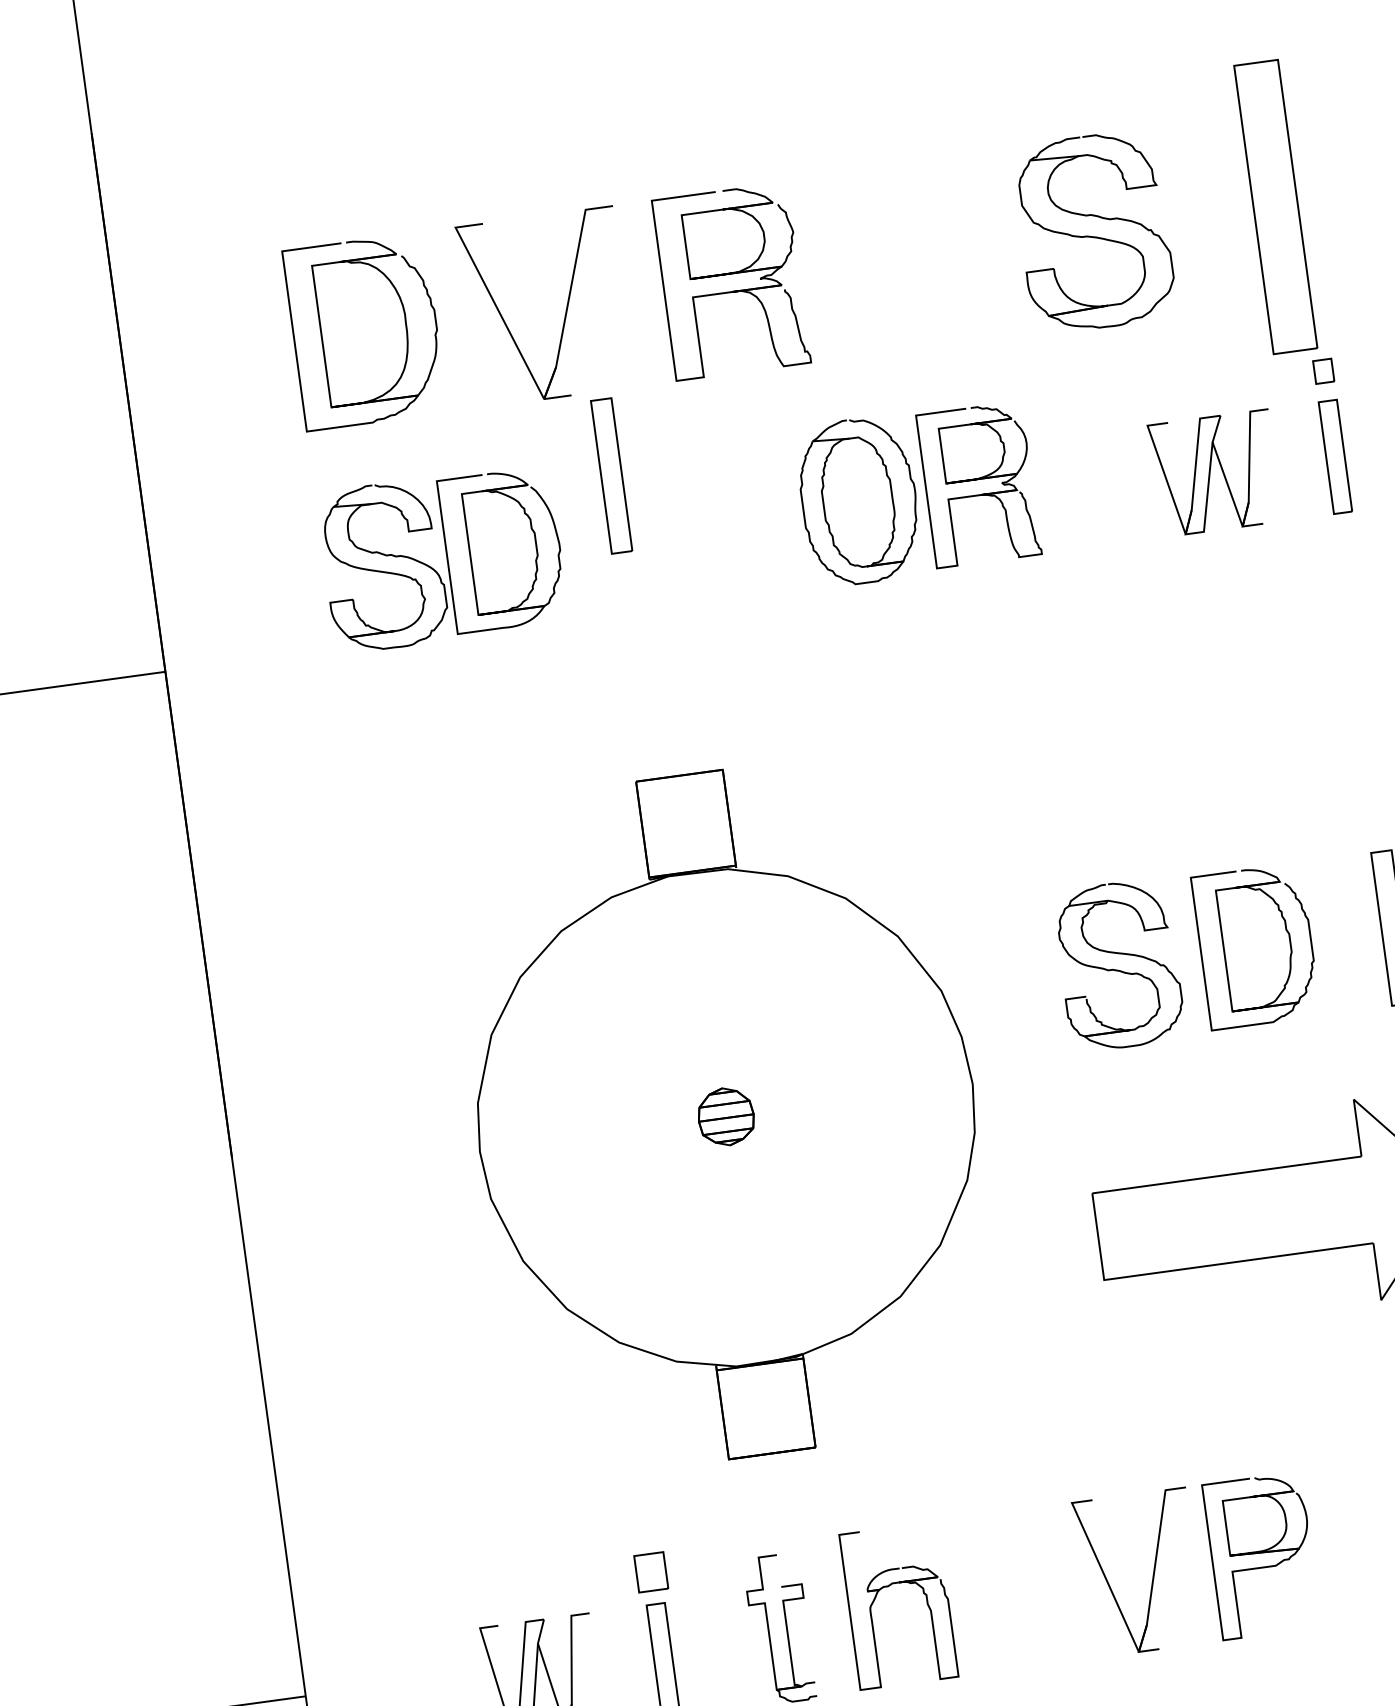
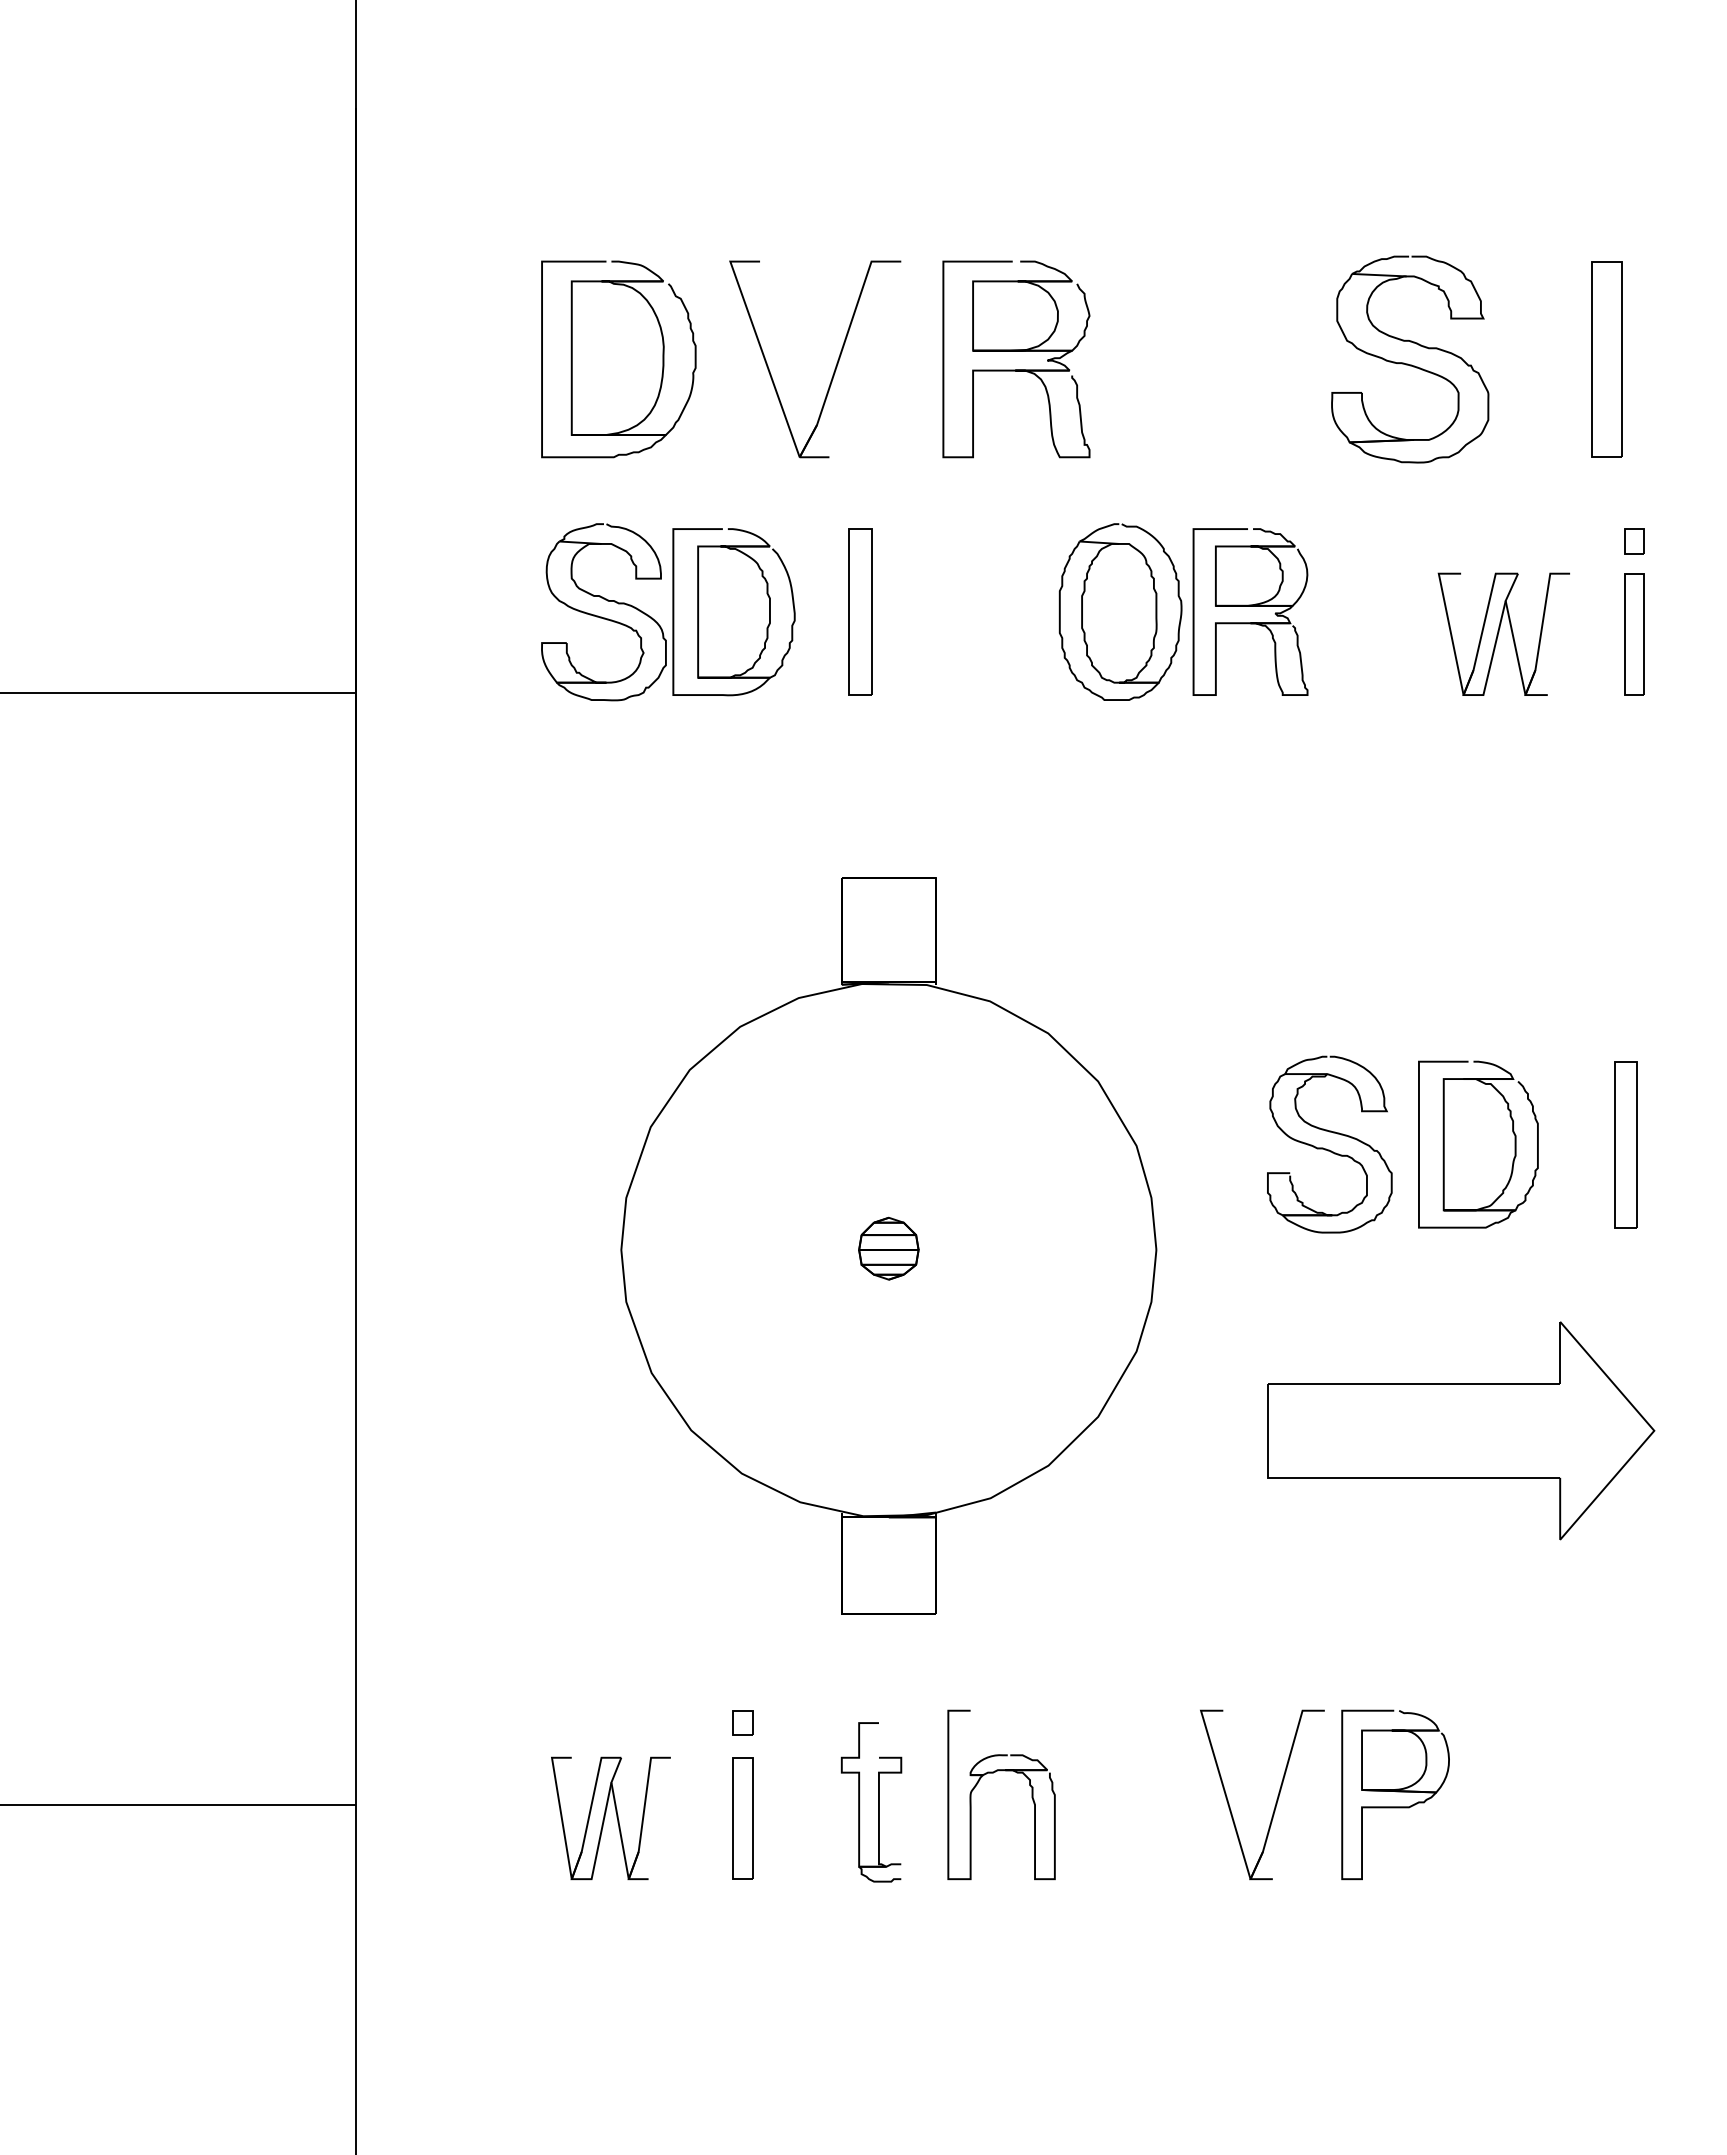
part: (1274, 207) -> (1606, 359), size x0.62
part: (611, 475) -> (860, 611), moved
part: (651, 1571) -> (742, 1722), size x0.62

